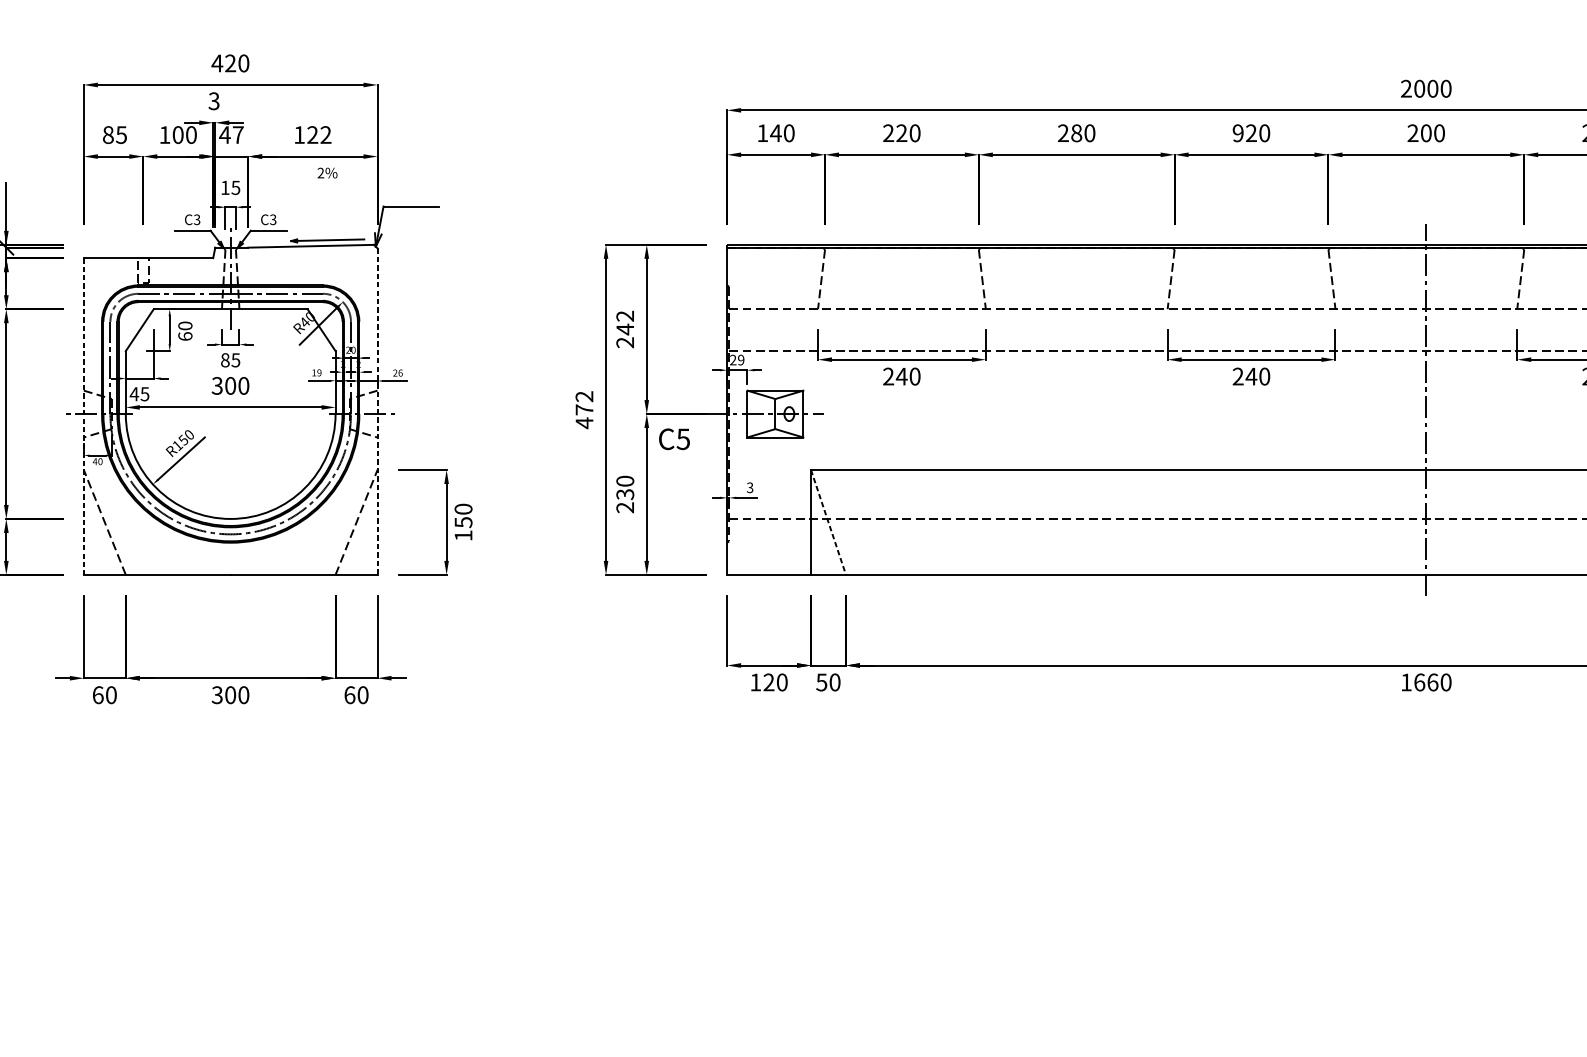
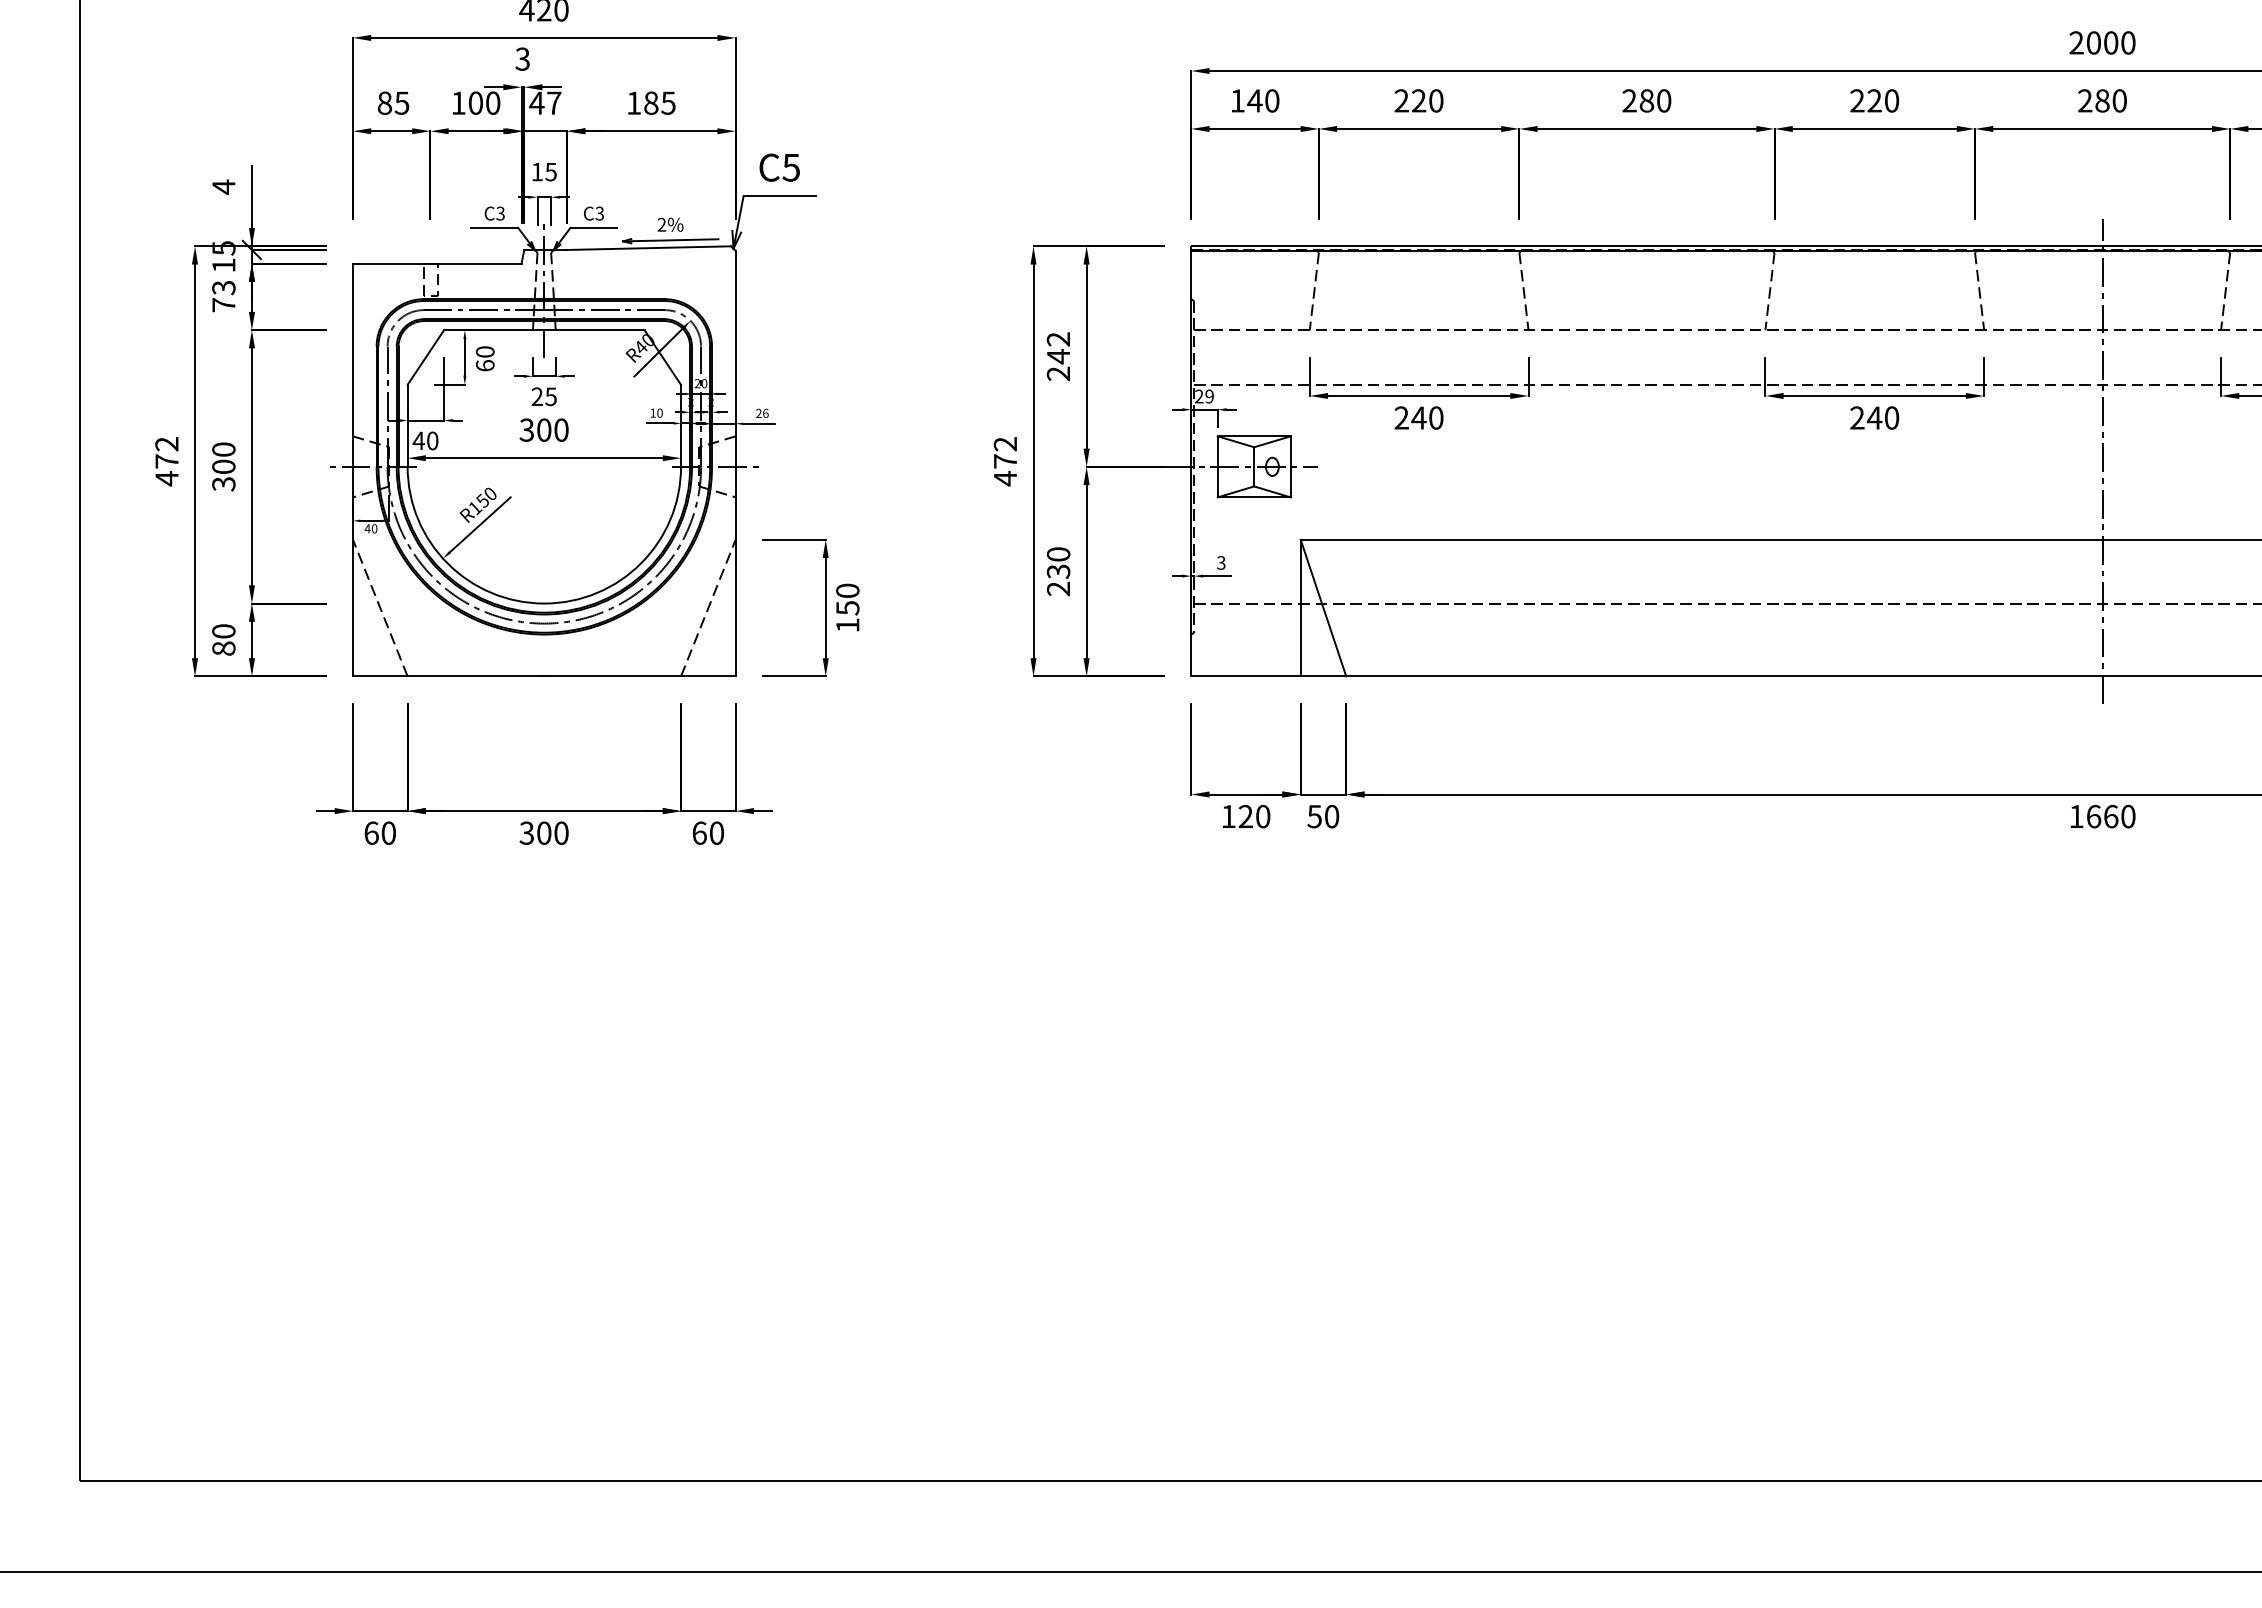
text: (1238, 132) -> (1857, 100), 920 -> 220
text: (1426, 132) -> (2102, 100), 200 -> 280
text: (319, 134) -> (659, 102), 122 -> 185
text: (327, 172) -> (670, 224), moved
text: (225, 360) -> (537, 396), 85 -> 25
text: (319, 372) -> (659, 412), 19 -> 10
text: (144, 393) -> (432, 440), 45 -> 40
line: (377, 411) -> (735, 463), dashed -> solid
line: (83, 416) -> (352, 470), dashed -> solid
text: (674, 439) -> (779, 167), moved
line: (828, 522) -> (1323, 608), dashed -> solid

